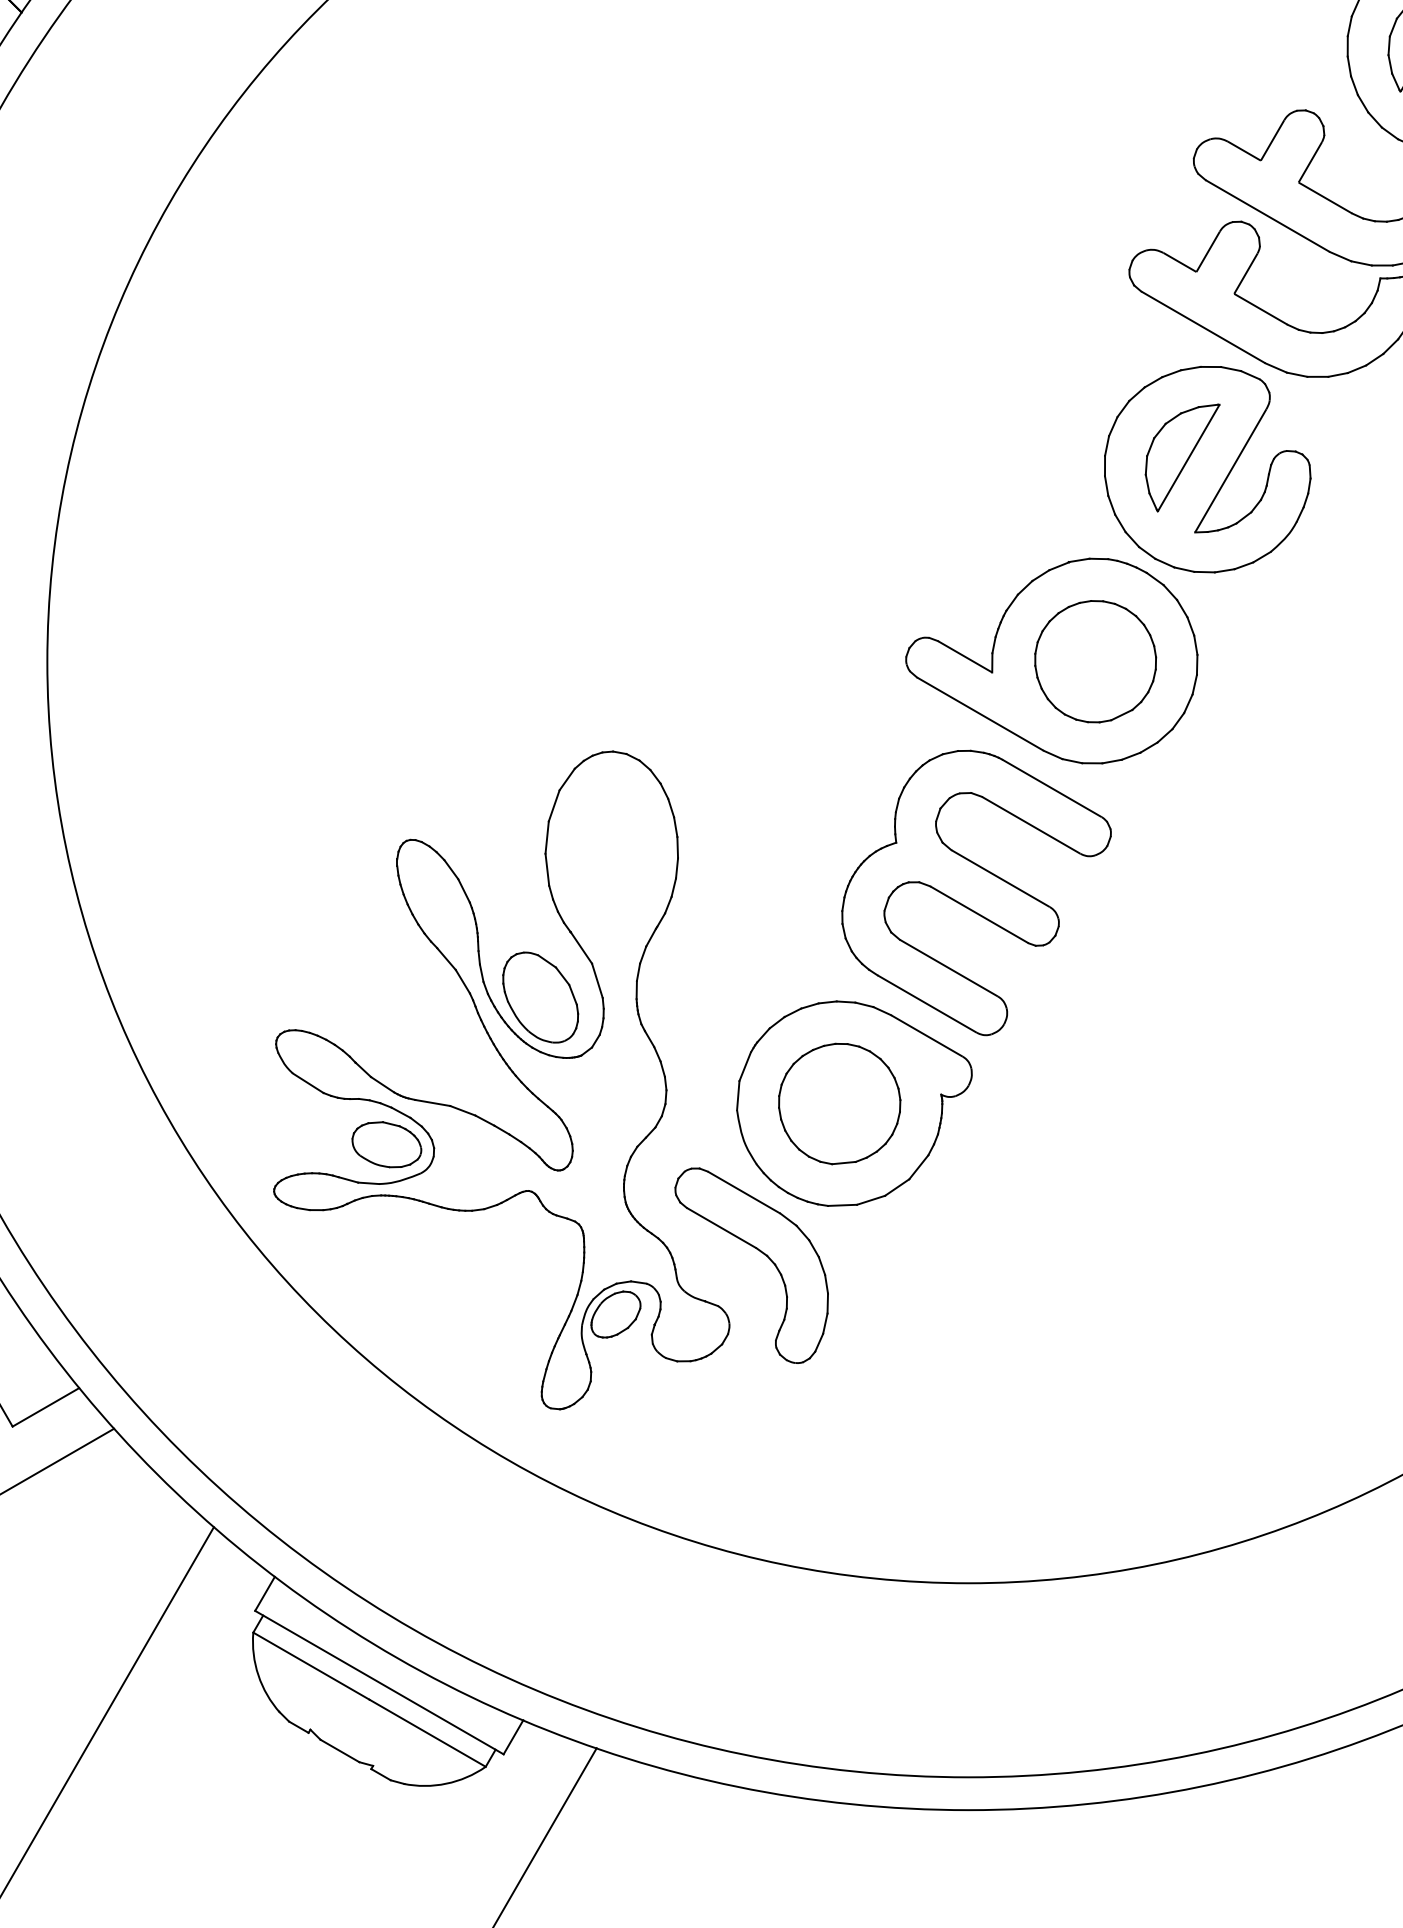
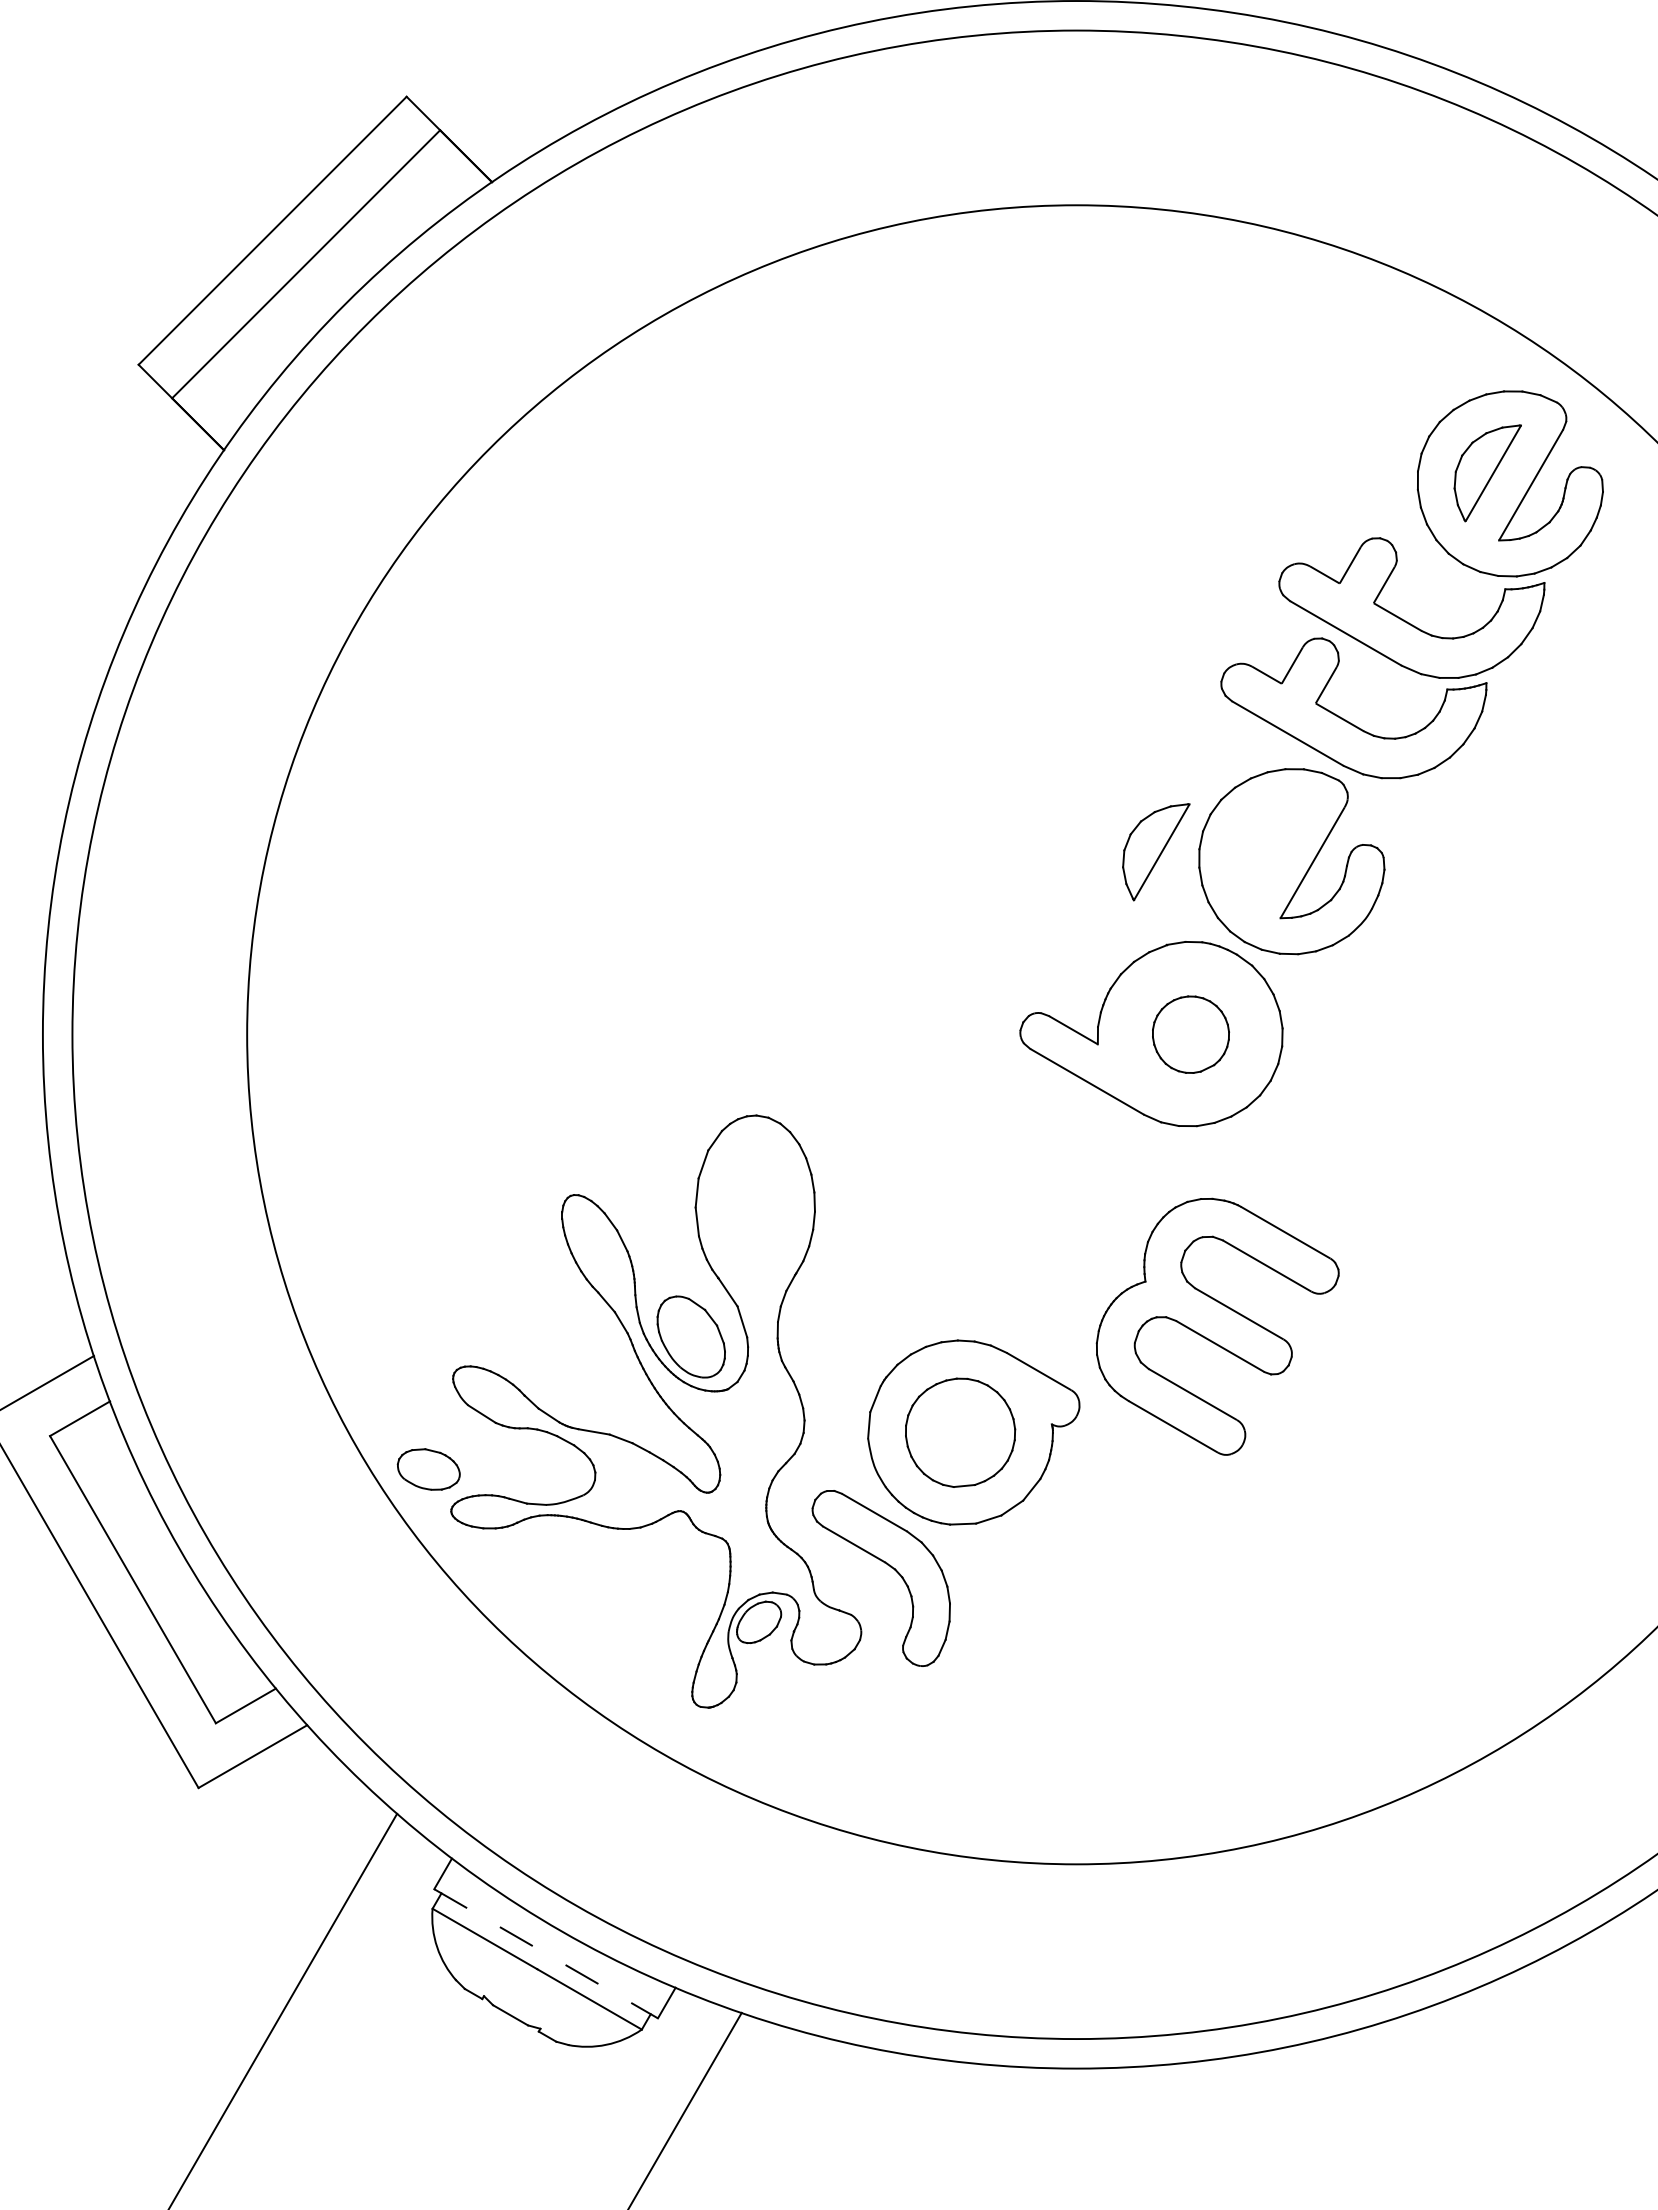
part: (1182, 458) -> (1156, 852), moved
part: (1095, 661) -> (1190, 1034), size x0.7
part: (976, 892) -> (1217, 1326), moved
part: (386, 1144) -> (428, 1469), moved
line: (379, 1683) -> (546, 1954), solid -> dashed

